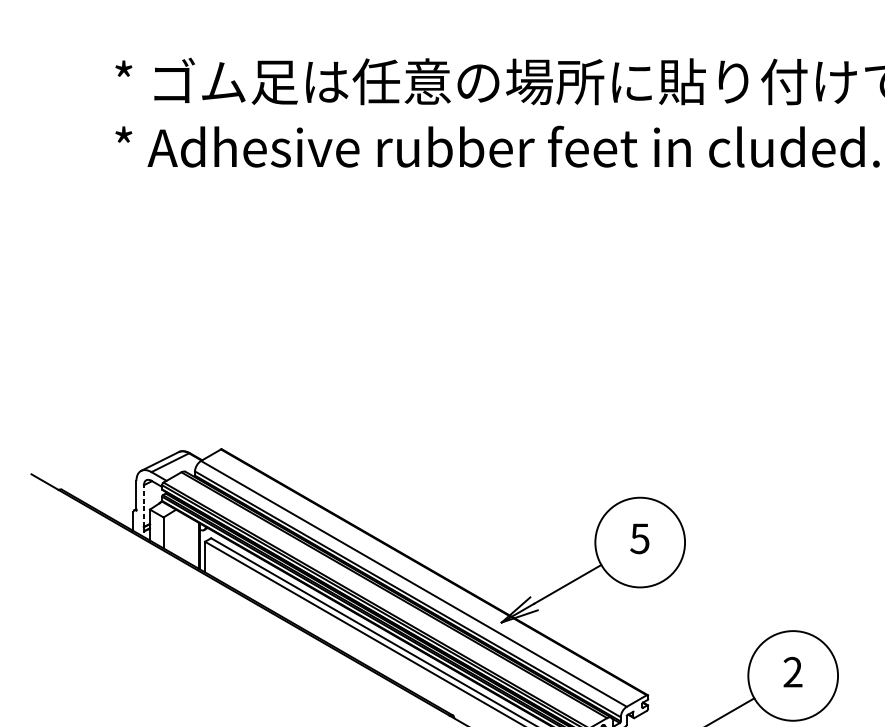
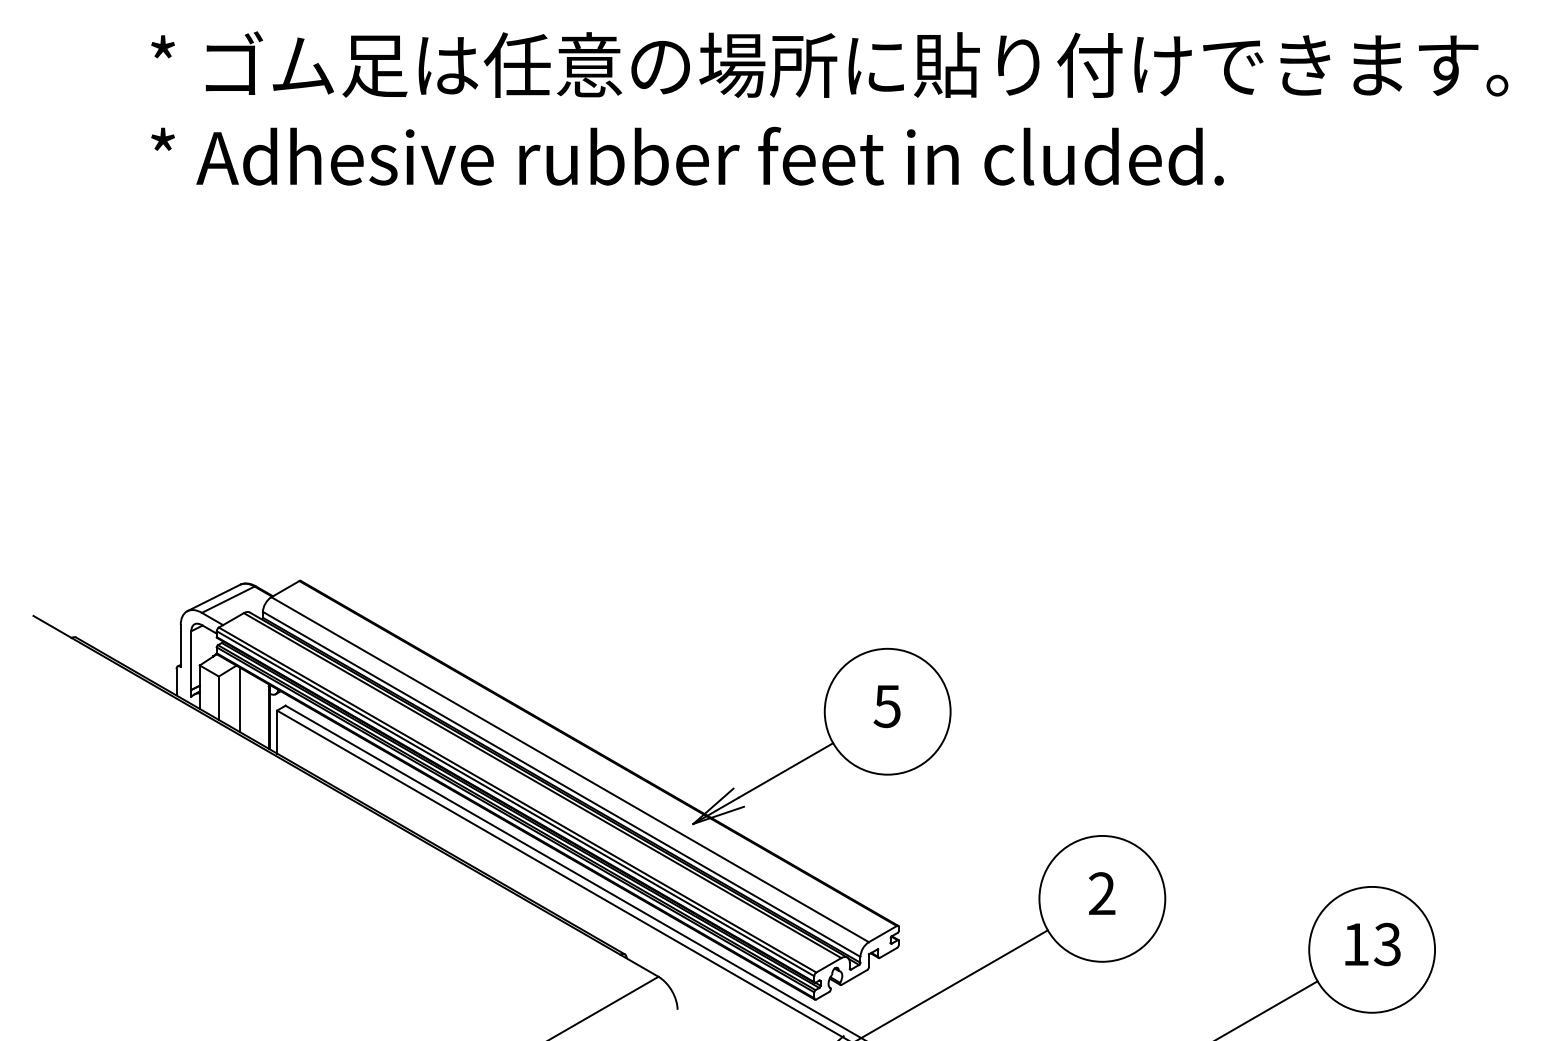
line: (144, 506) -> (191, 660), dashed -> solid
line: (179, 533) -> (240, 699), added

